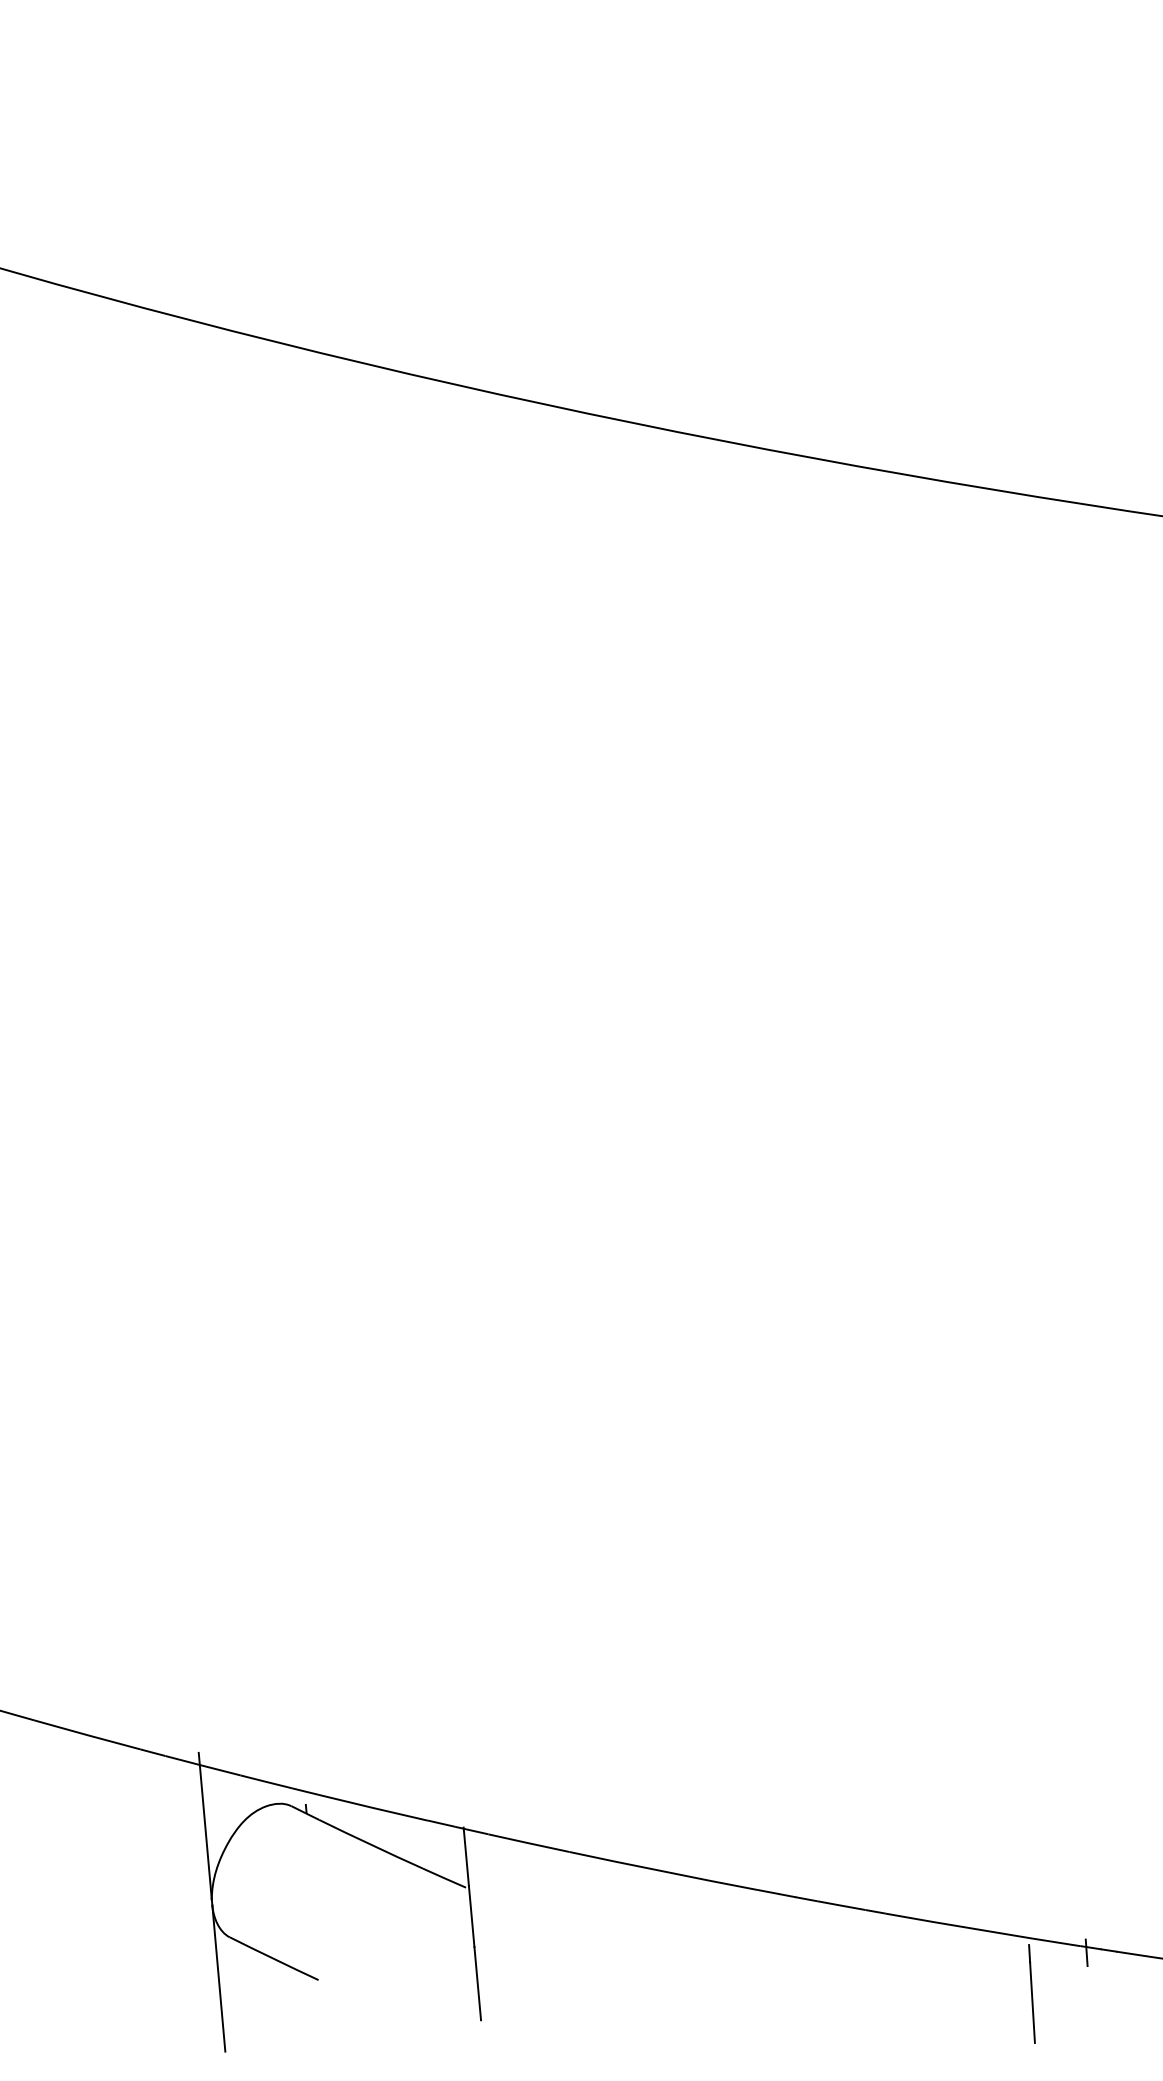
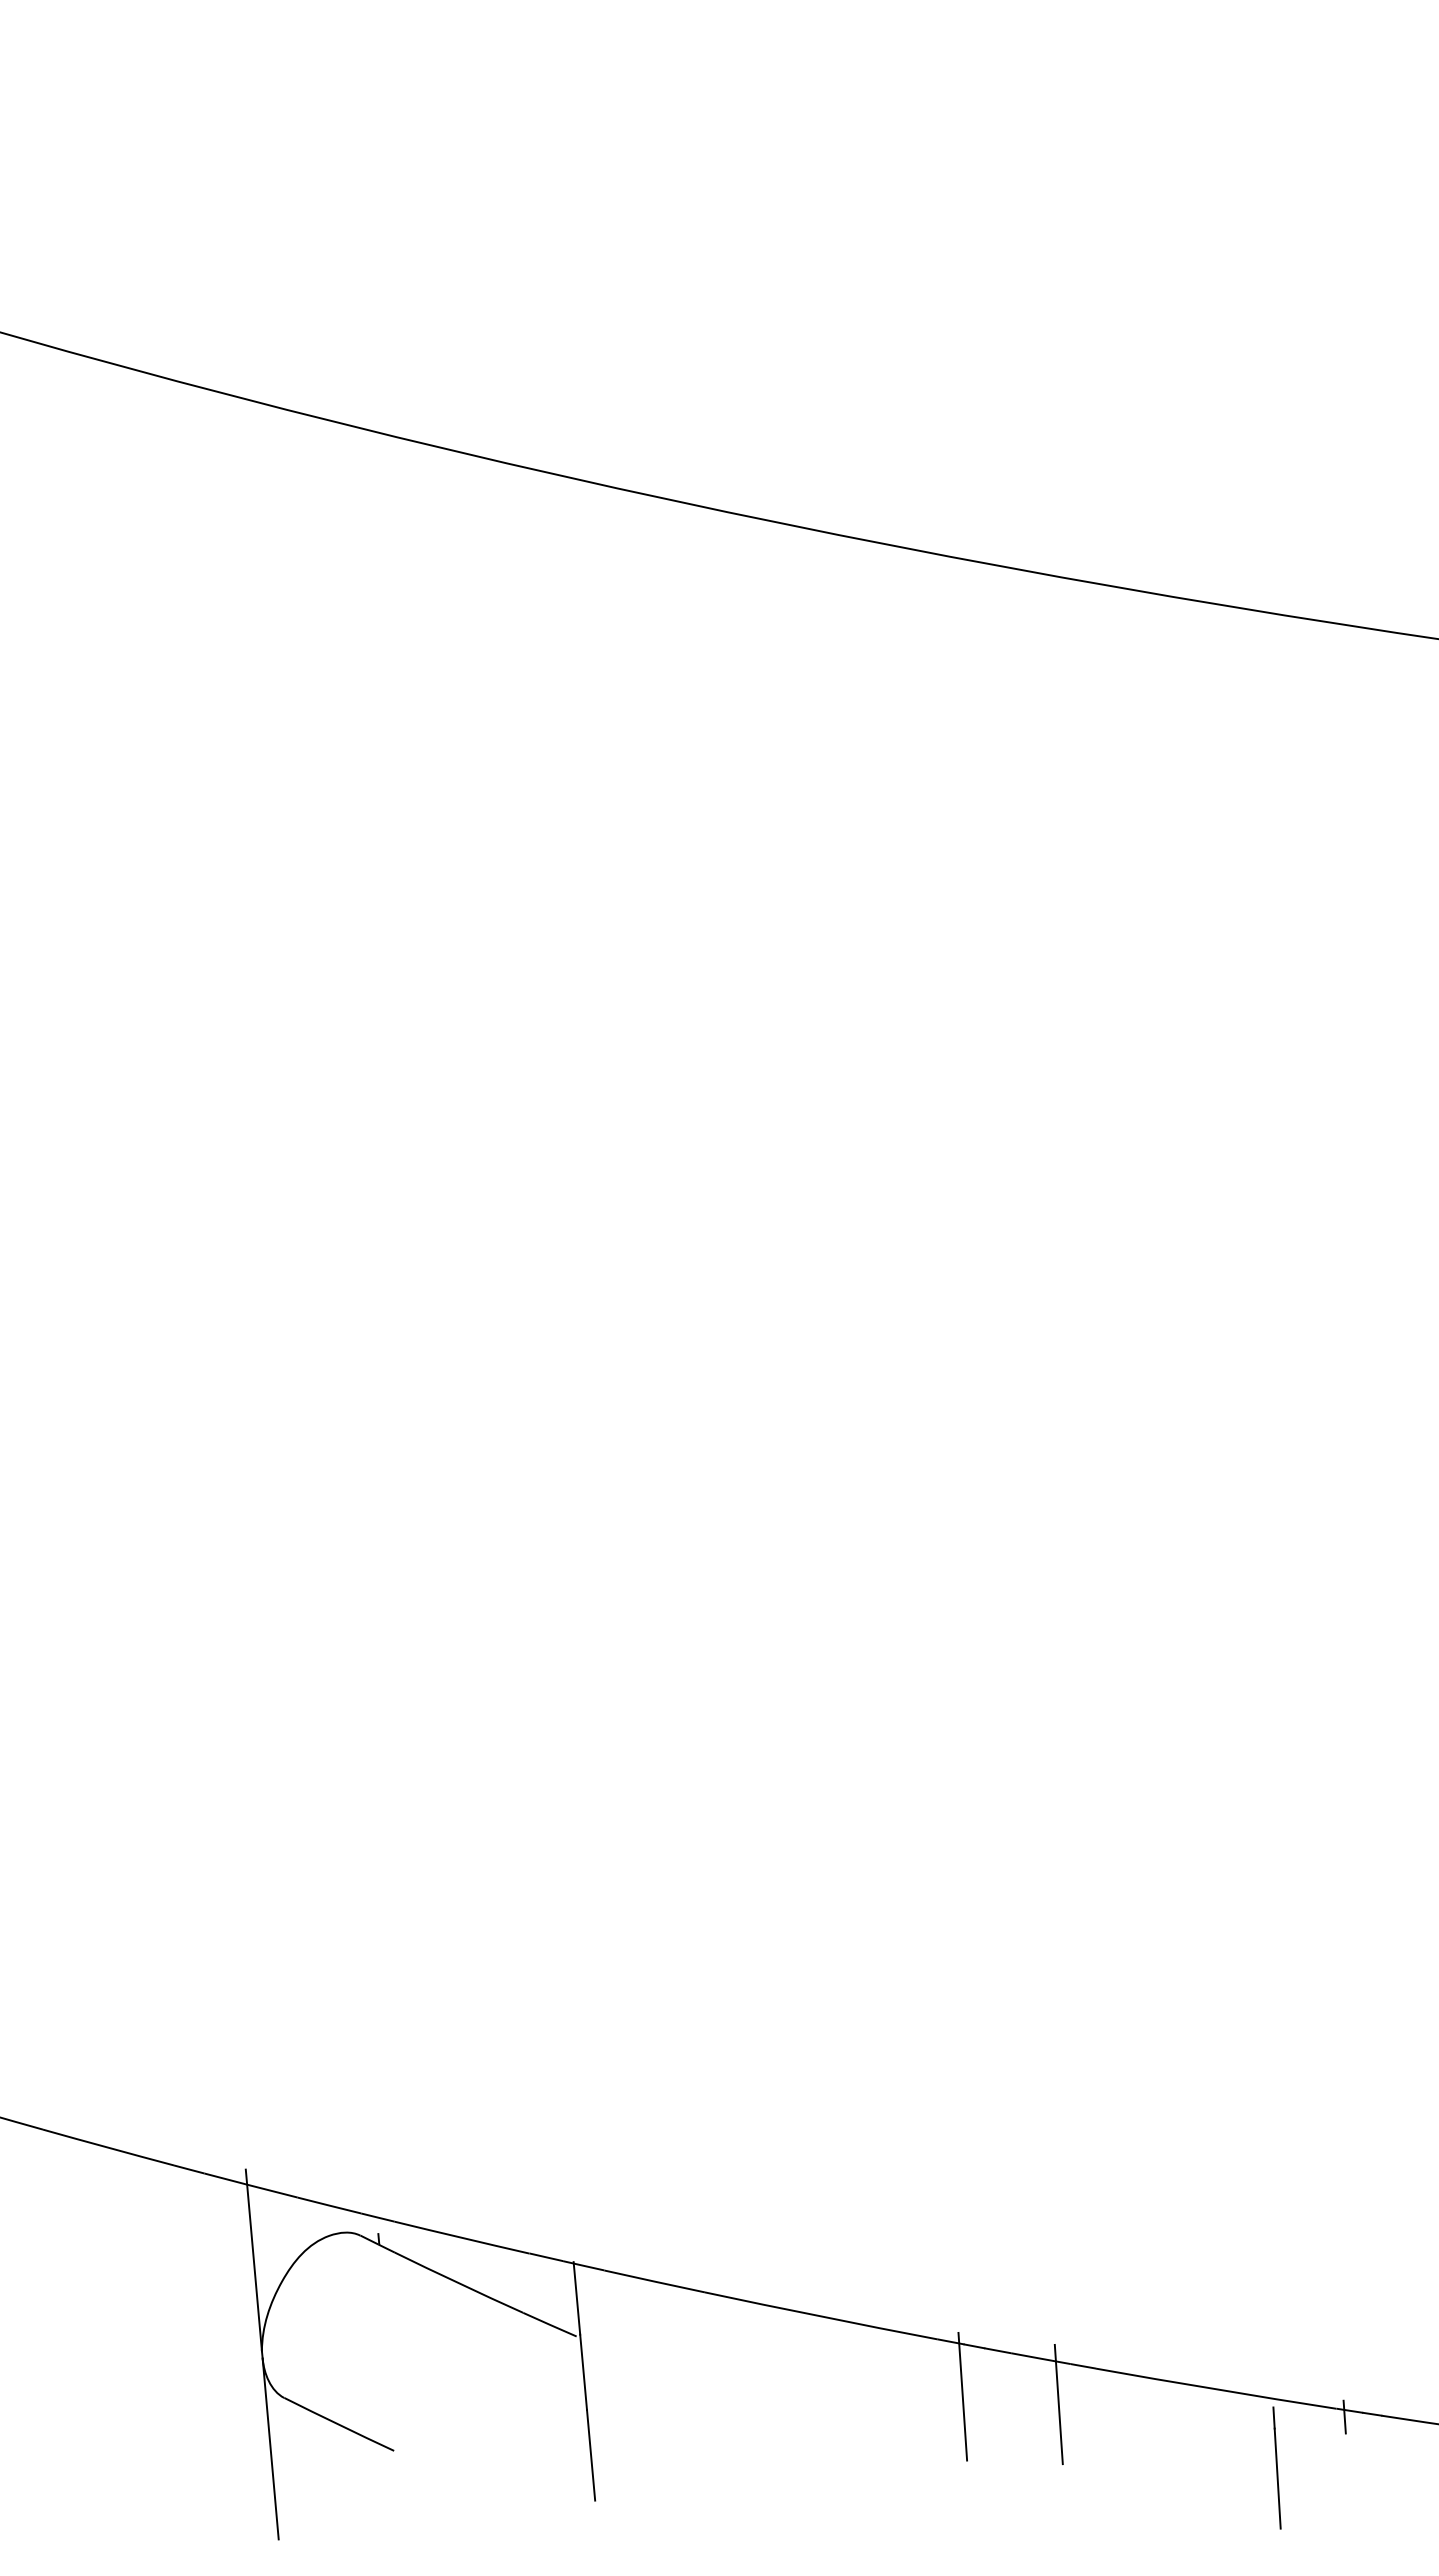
line: (777, 1936) -> (962, 2396), added
line: (855, 1942) -> (1058, 2404), added

